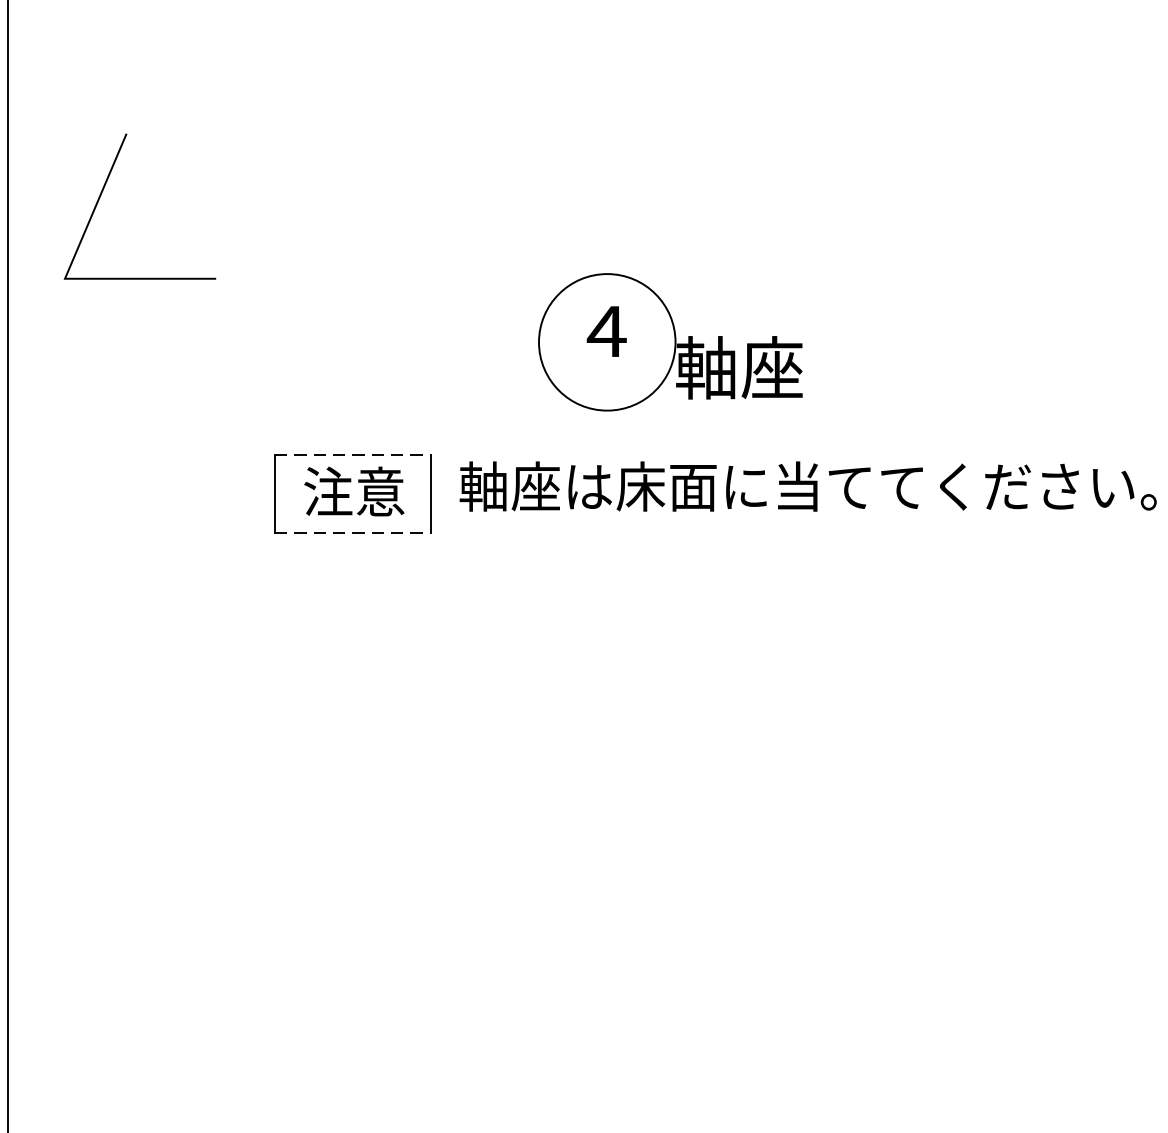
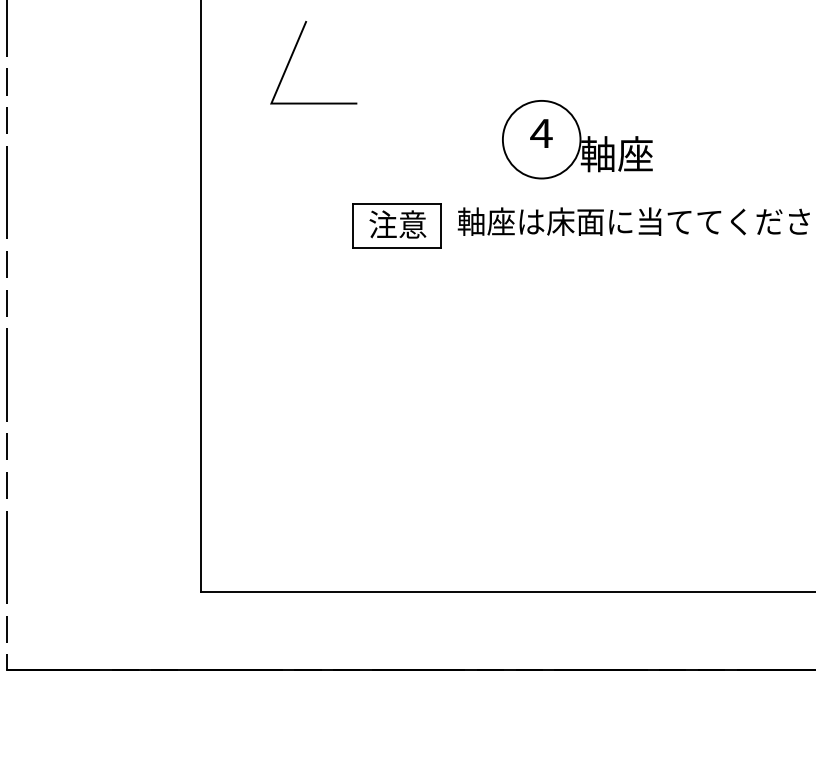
line: (105, 188) -> (294, 52), moved
line: (353, 454) -> (397, 203), dashed -> solid
line: (353, 531) -> (397, 247), dashed -> solid

